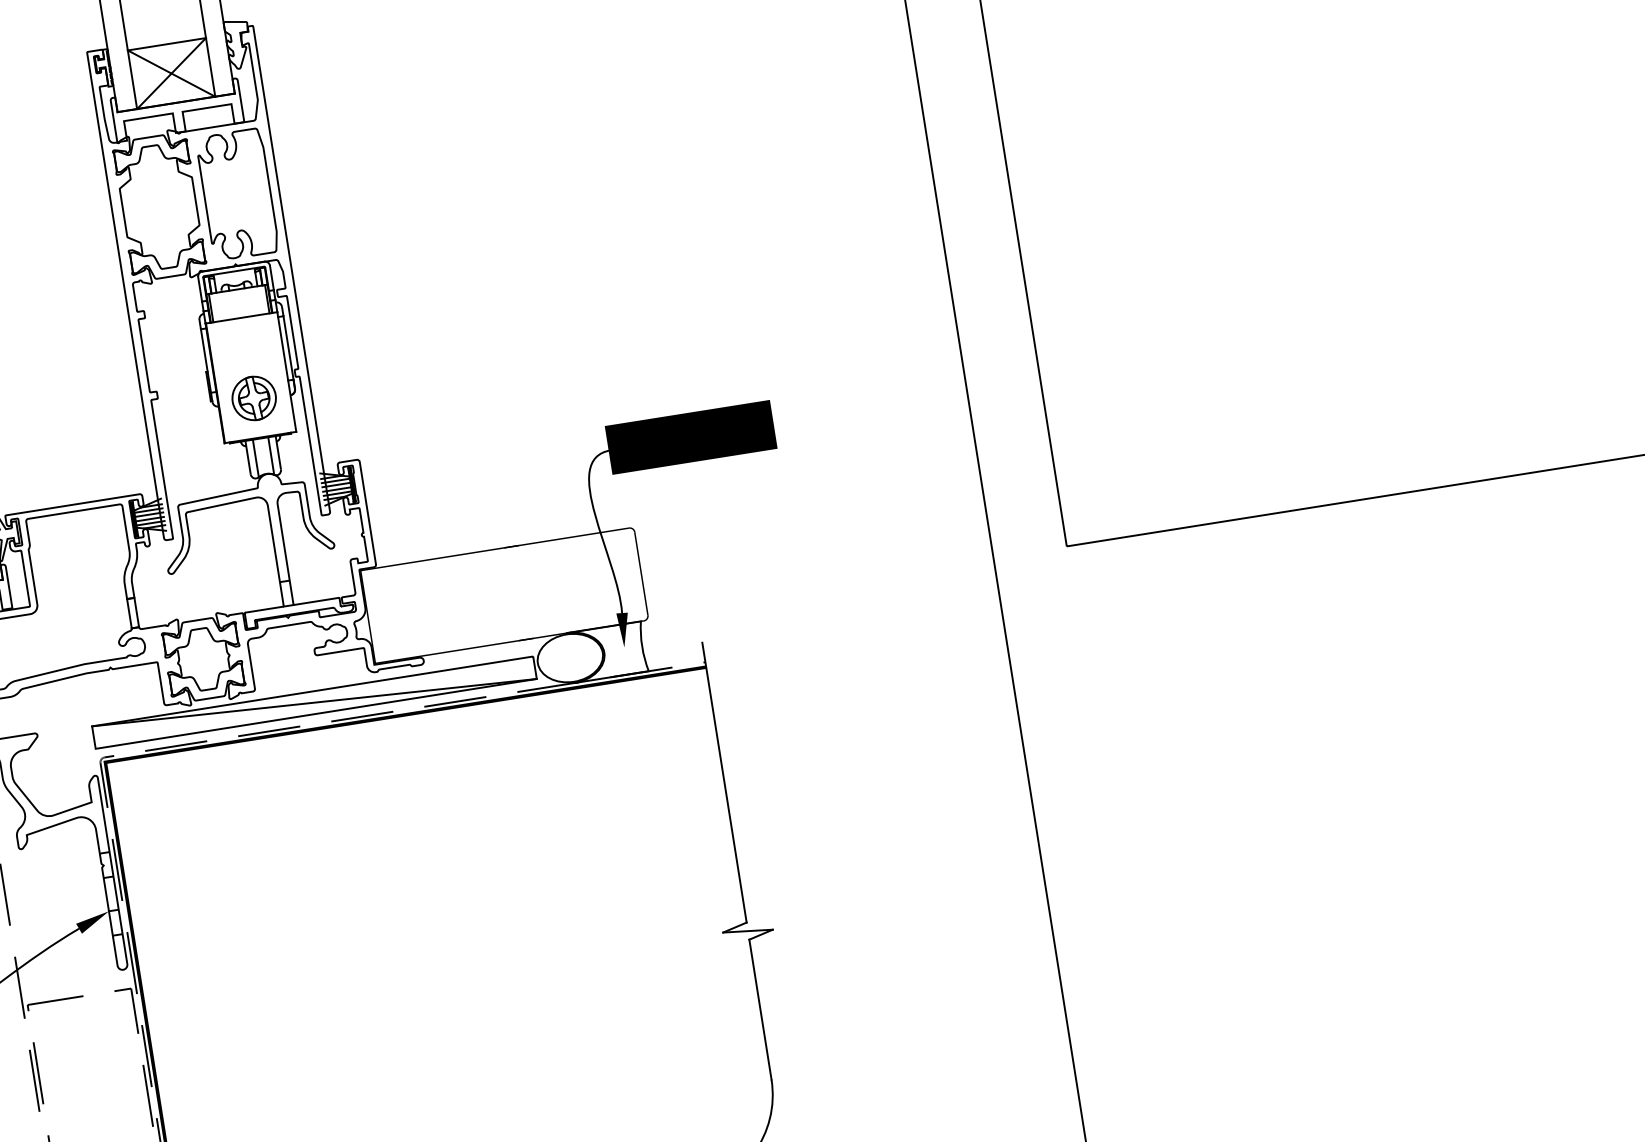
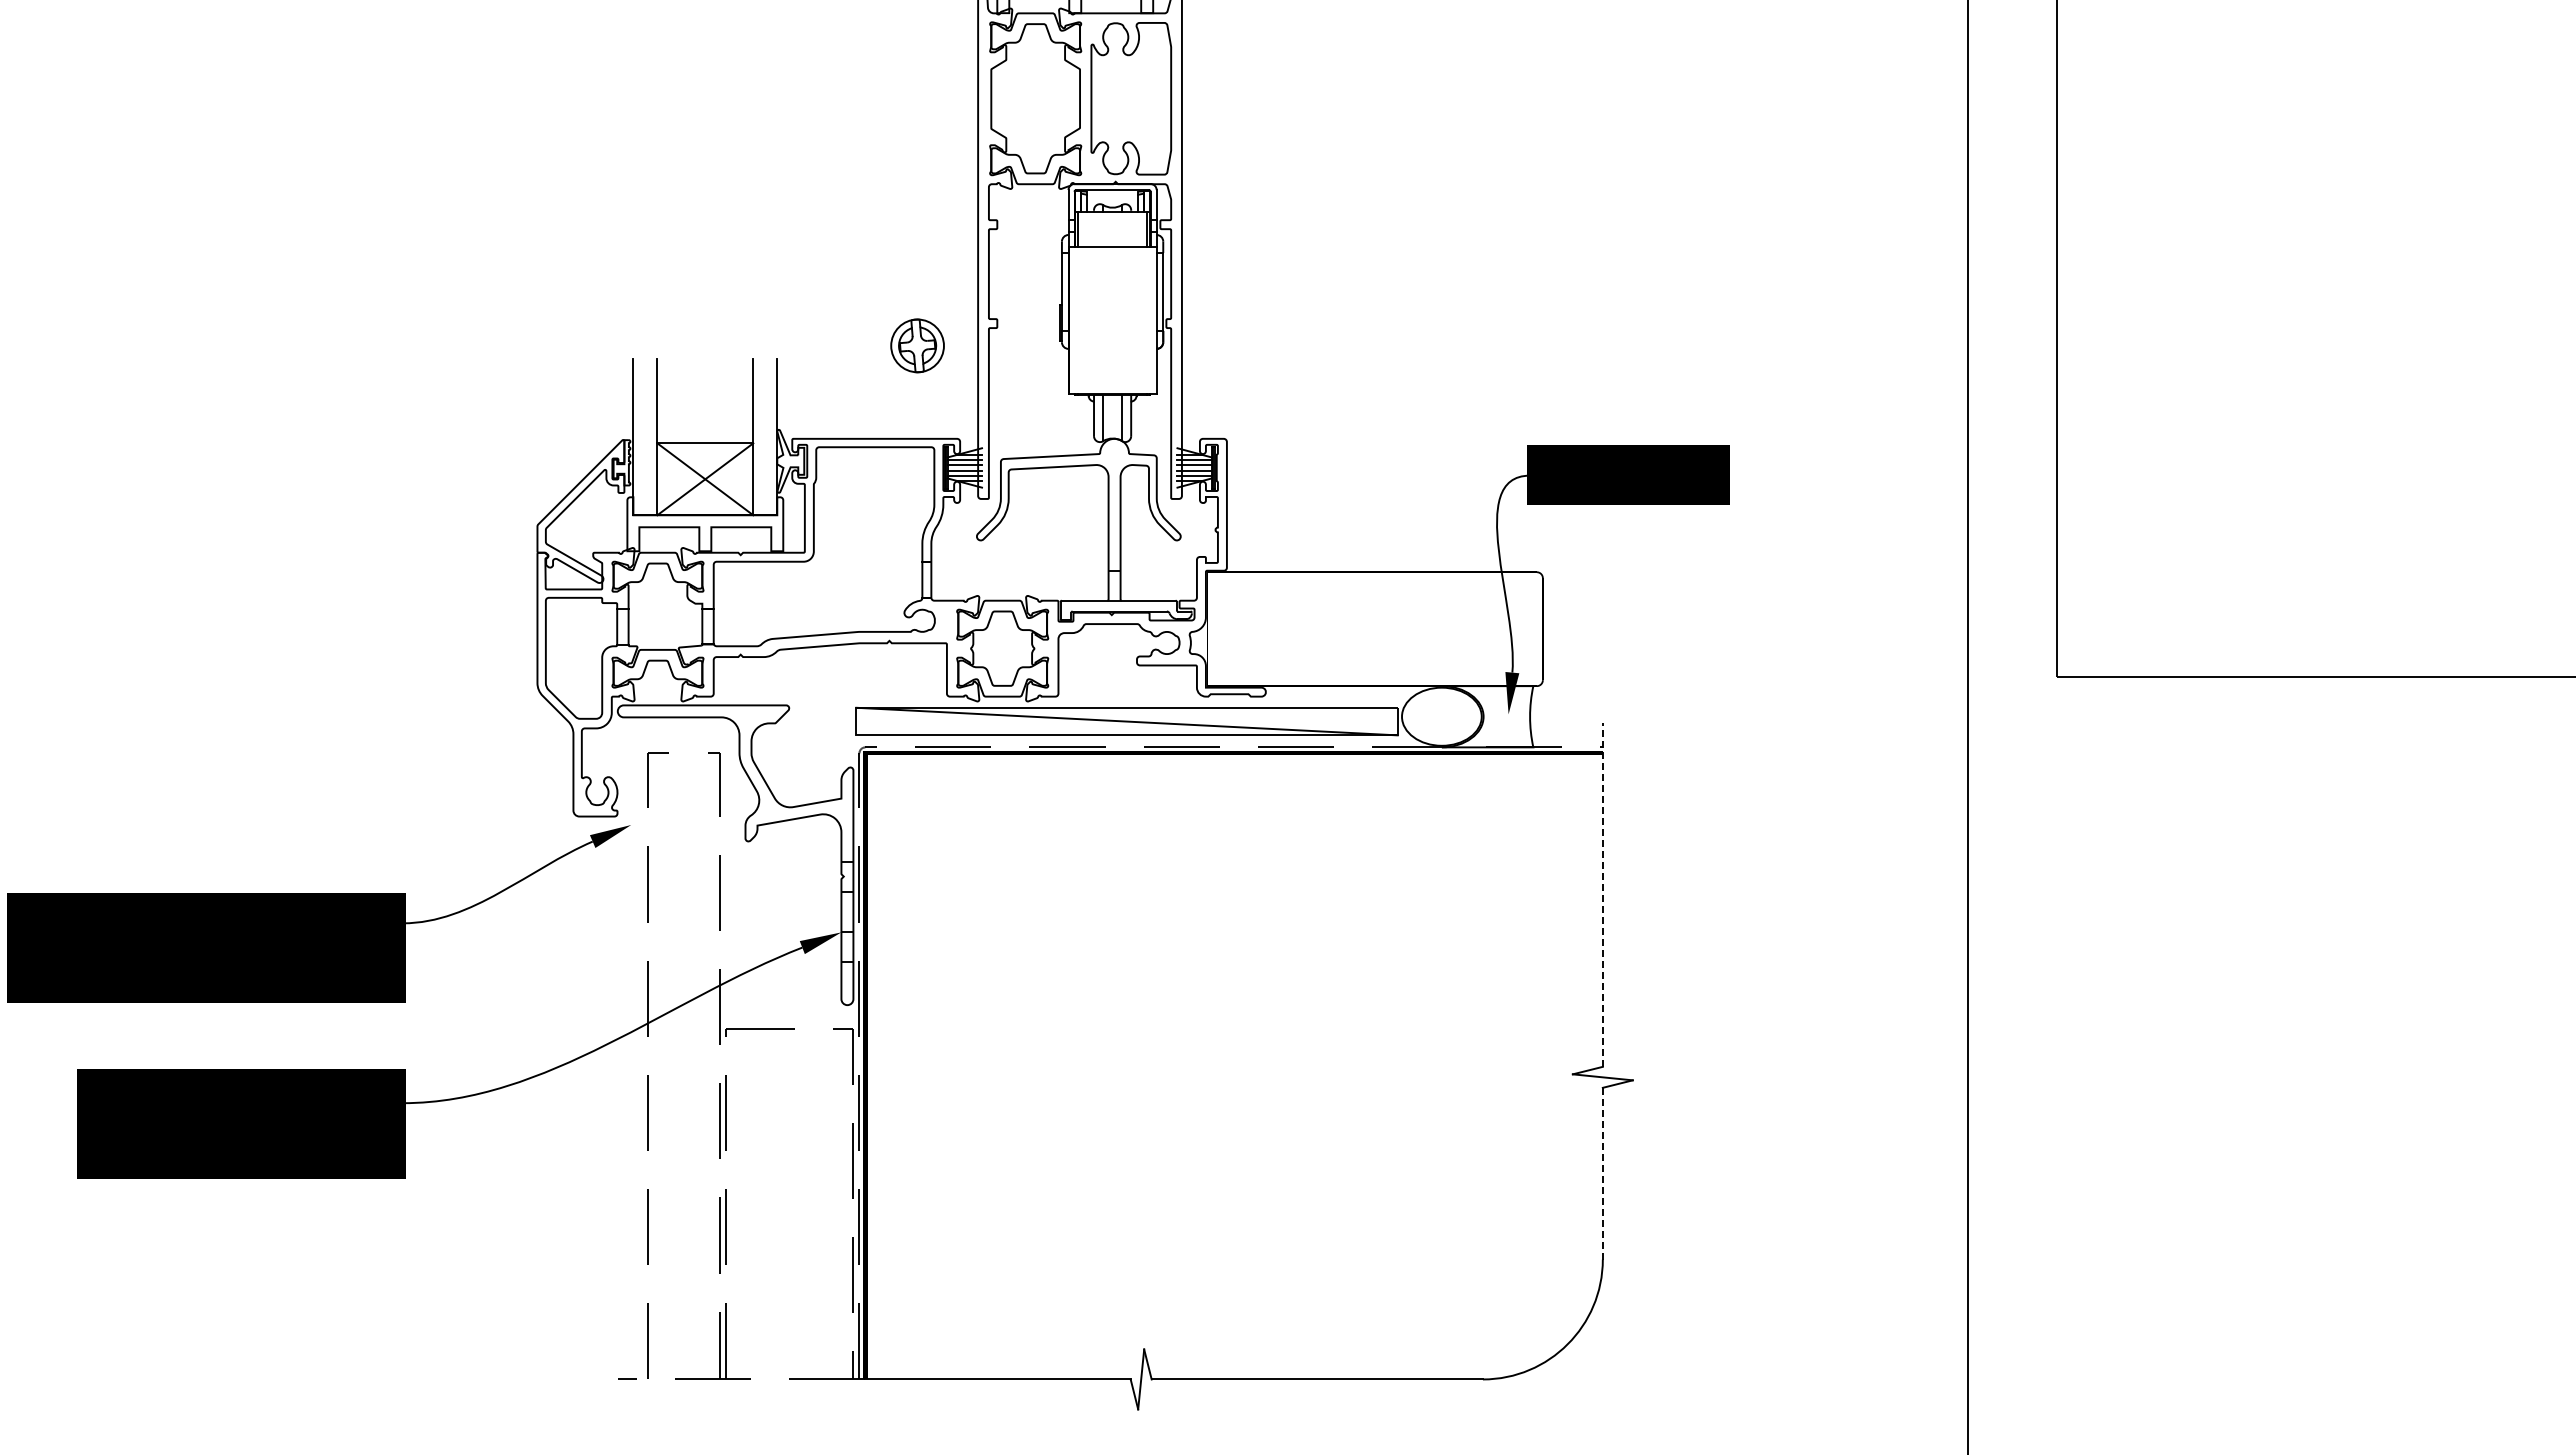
part: (254, 398) -> (917, 345), moved
line: (724, 783) -> (1602, 895), solid -> dashed
line: (760, 1009) -> (1602, 1173), solid -> dashed

